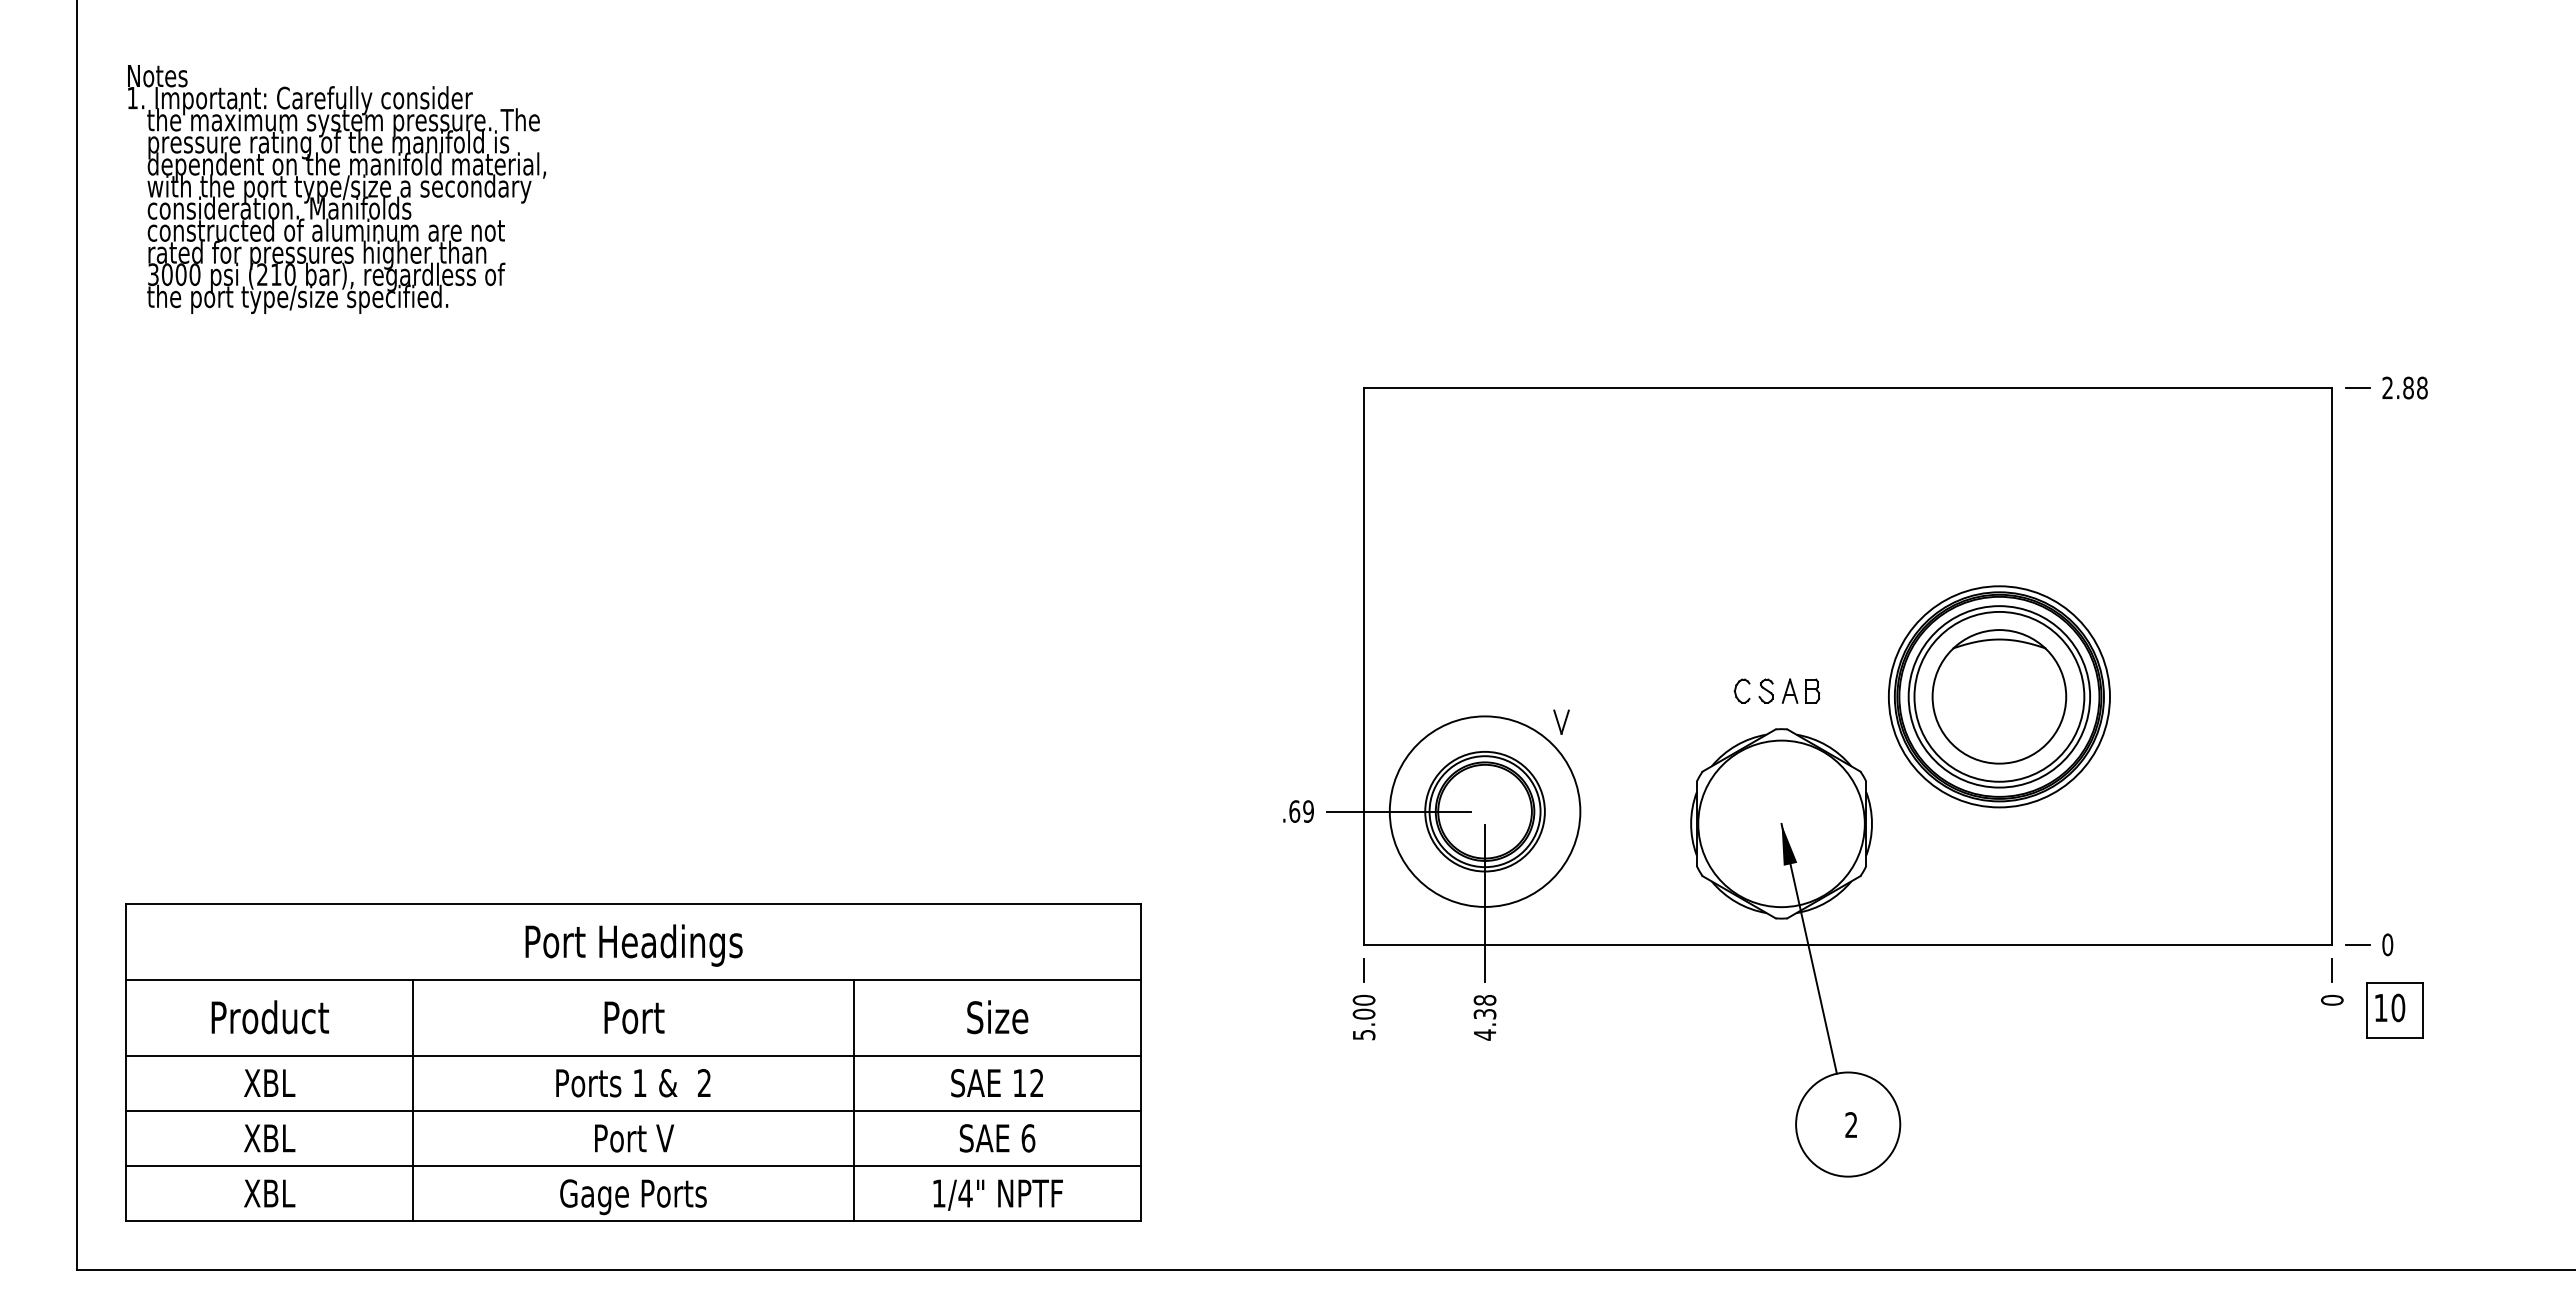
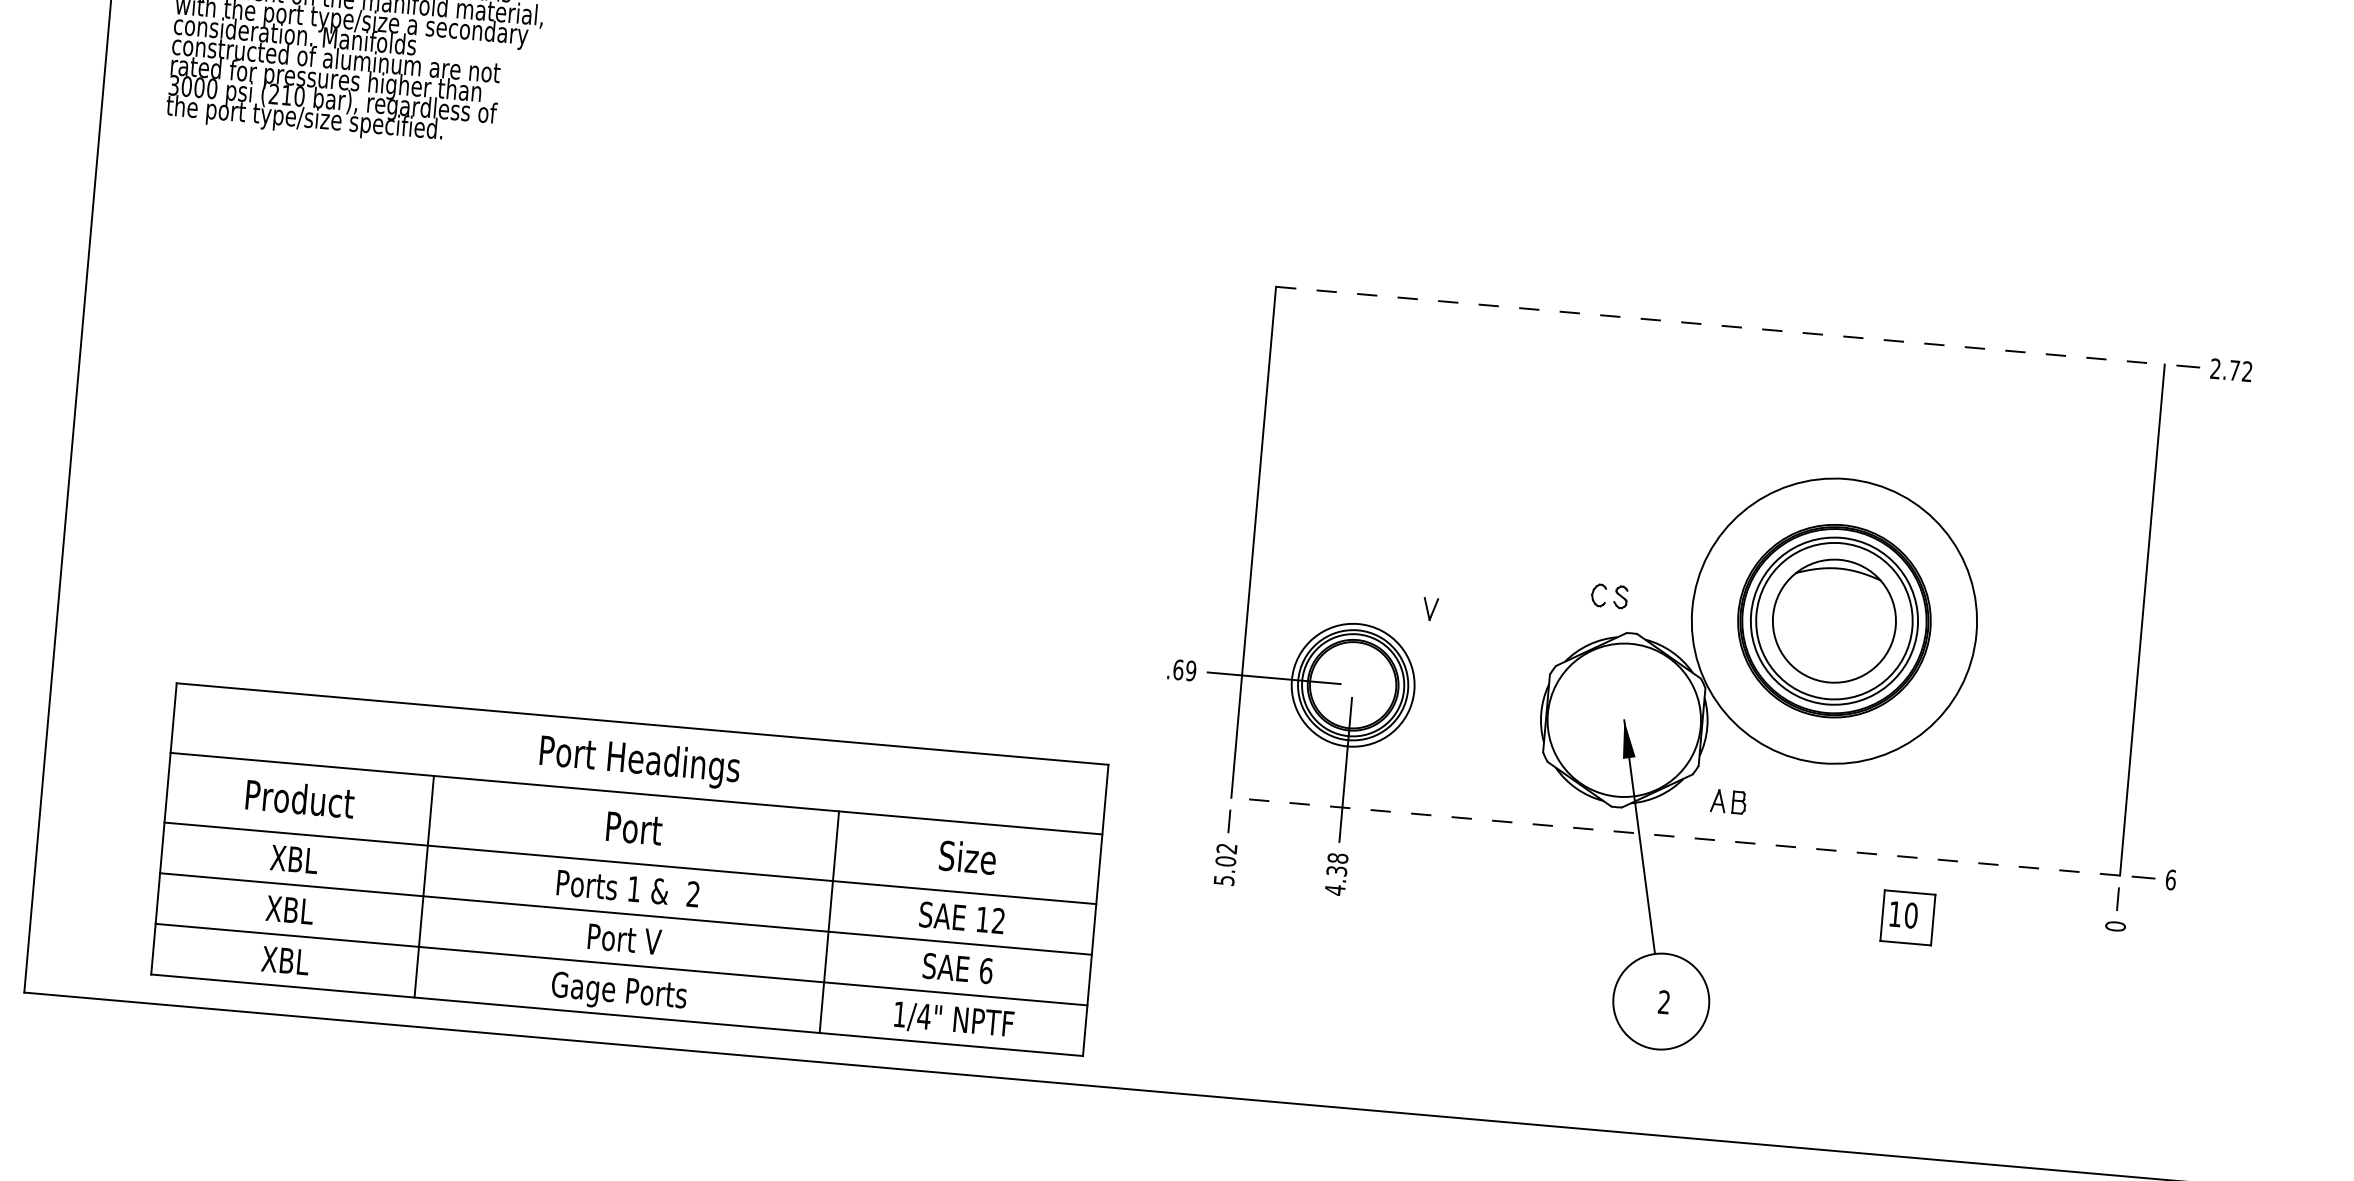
text: (2415, 387) -> (2241, 370), 2.88 -> 2.72
line: (1848, 388) -> (1720, 326), solid -> dashed
part: (1800, 690) -> (1728, 801), moved
circle: (1998, 696) -> (1833, 620), size x1.4
circle: (1484, 811) -> (1352, 685), size x0.7
line: (1847, 944) -> (1675, 836), solid -> dashed
text: (2387, 944) -> (2170, 879), 0 -> 6
text: (1363, 999) -> (1226, 847), 5.00 -> 5.02
part: (2394, 1010) -> (1907, 917), moved
part: (633, 1062) -> (629, 869), moved

